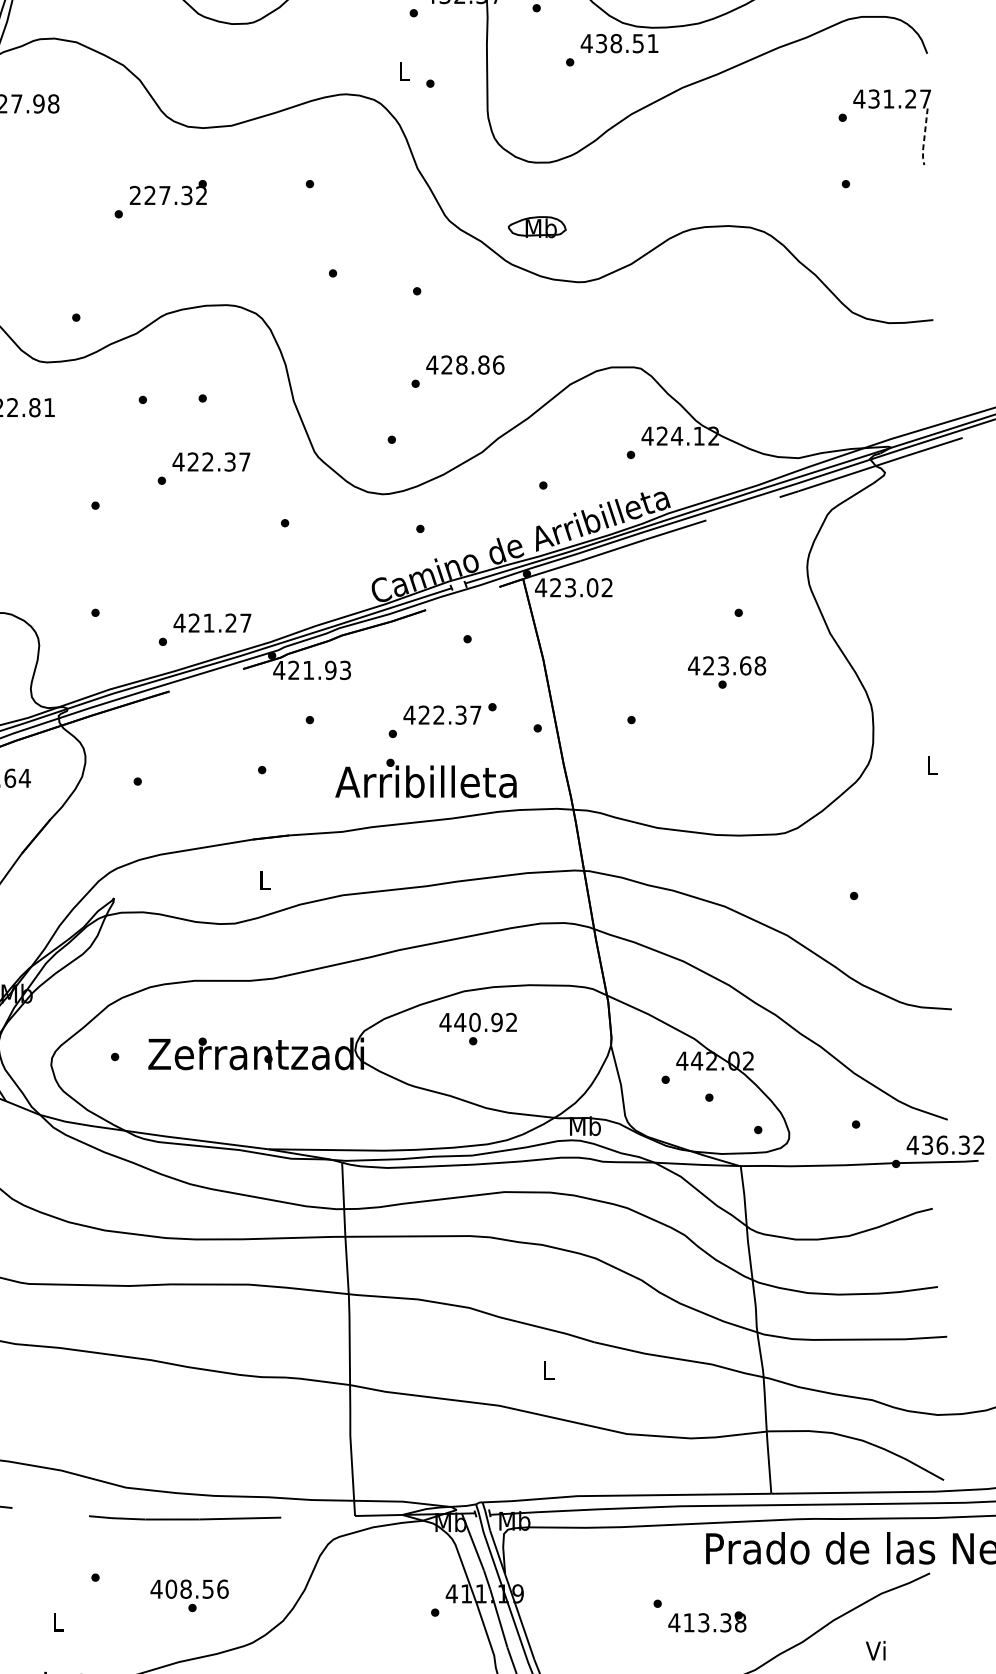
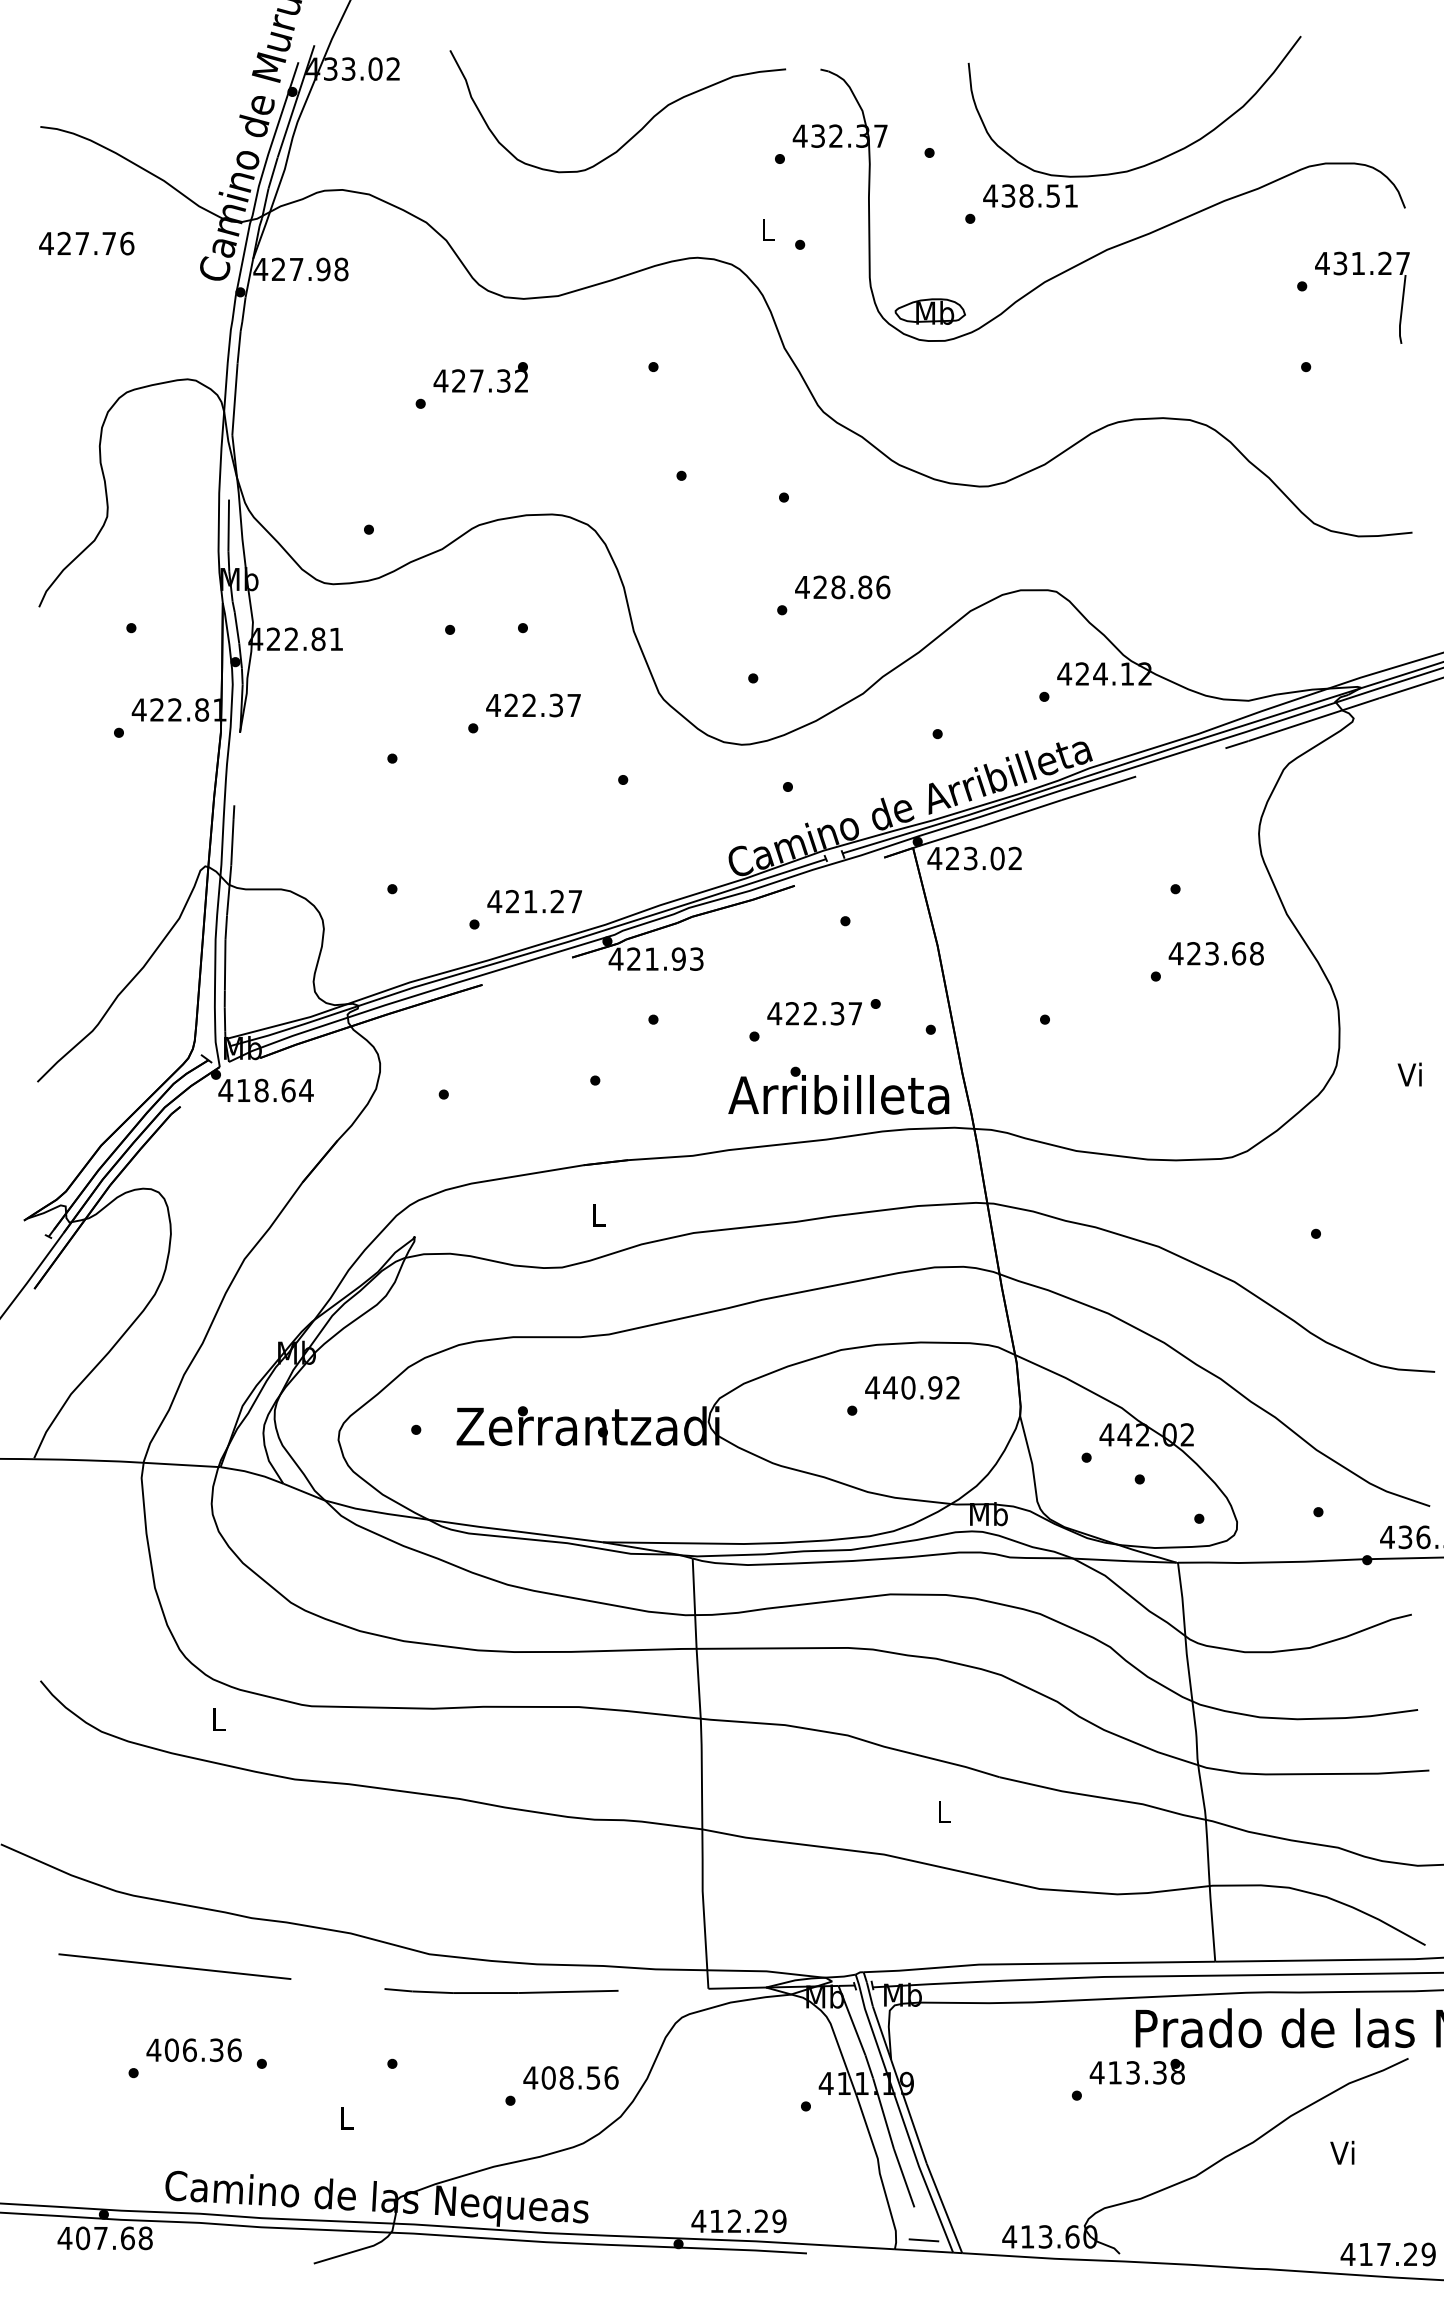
line: (924, 138) -> (1401, 311), dashed -> solid
text: (135, 195) -> (440, 380), 227.32 -> 427.32
part: (536, 227) -> (929, 311), moved
text: (726, 665) -> (1215, 953), moved
text: (930, 765) -> (1409, 1074), L -> Vi
text: (425, 778) -> (838, 1090), moved
text: (478, 1022) -> (912, 1387), moved
text: (189, 1588) -> (570, 2077), moved
text: (706, 1621) -> (1136, 2071), moved

